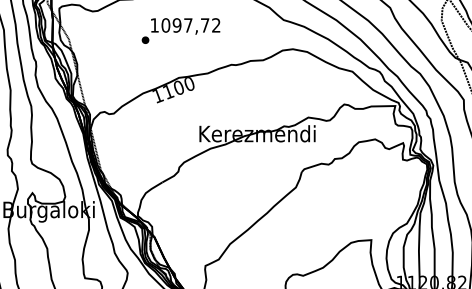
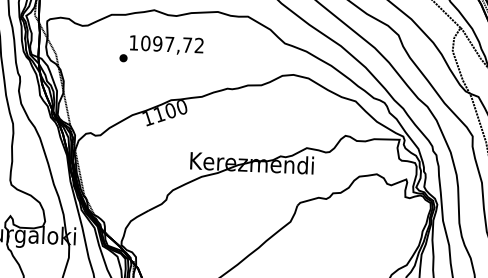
text: (180, 30) -> (161, 49), moved

